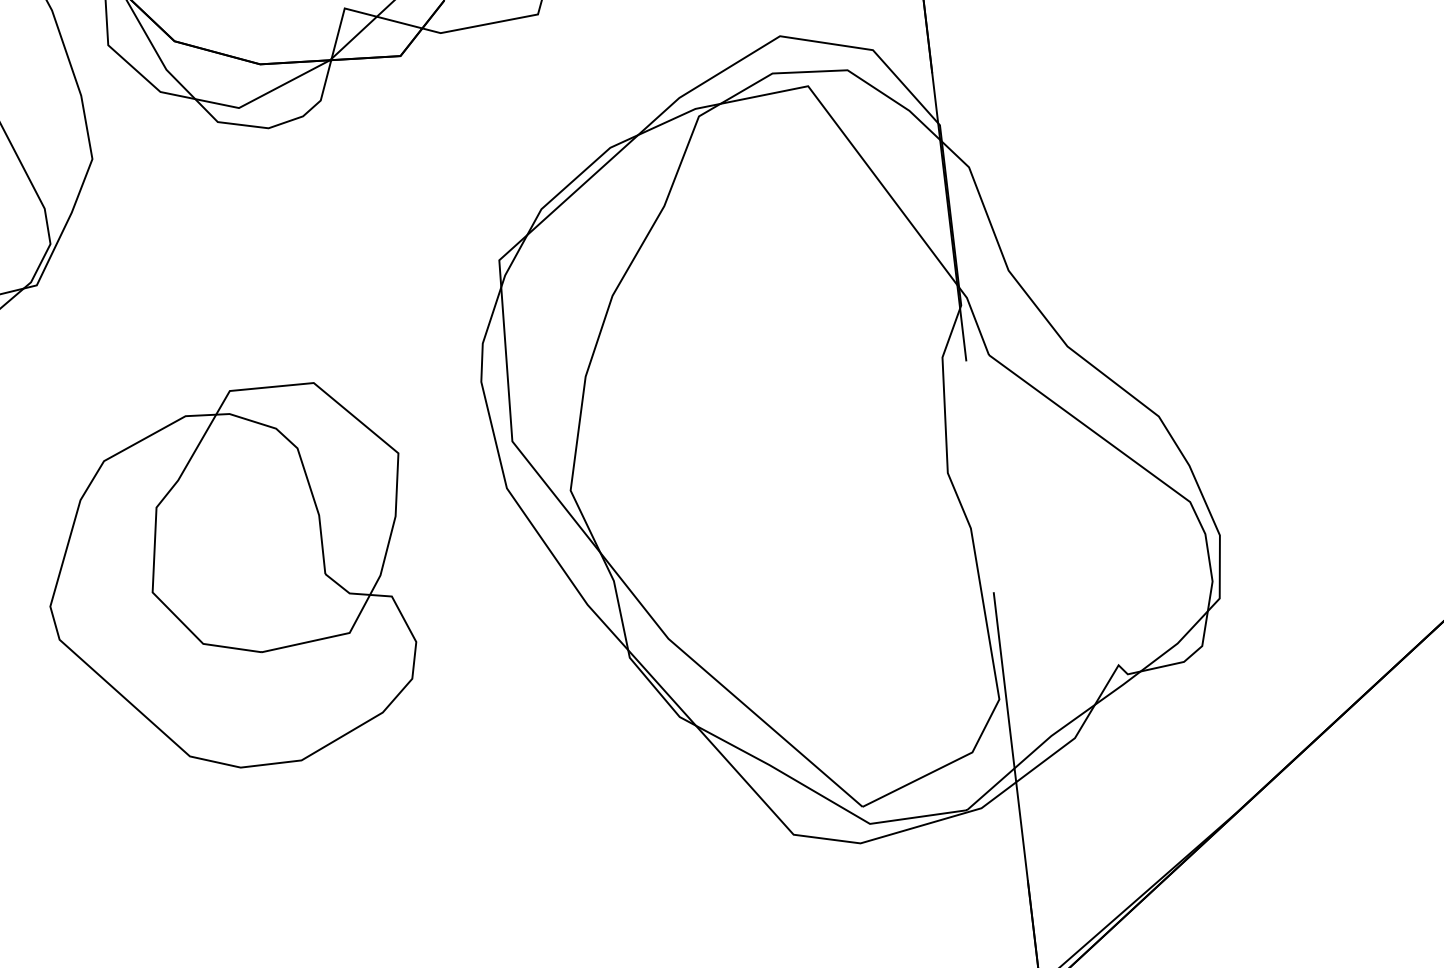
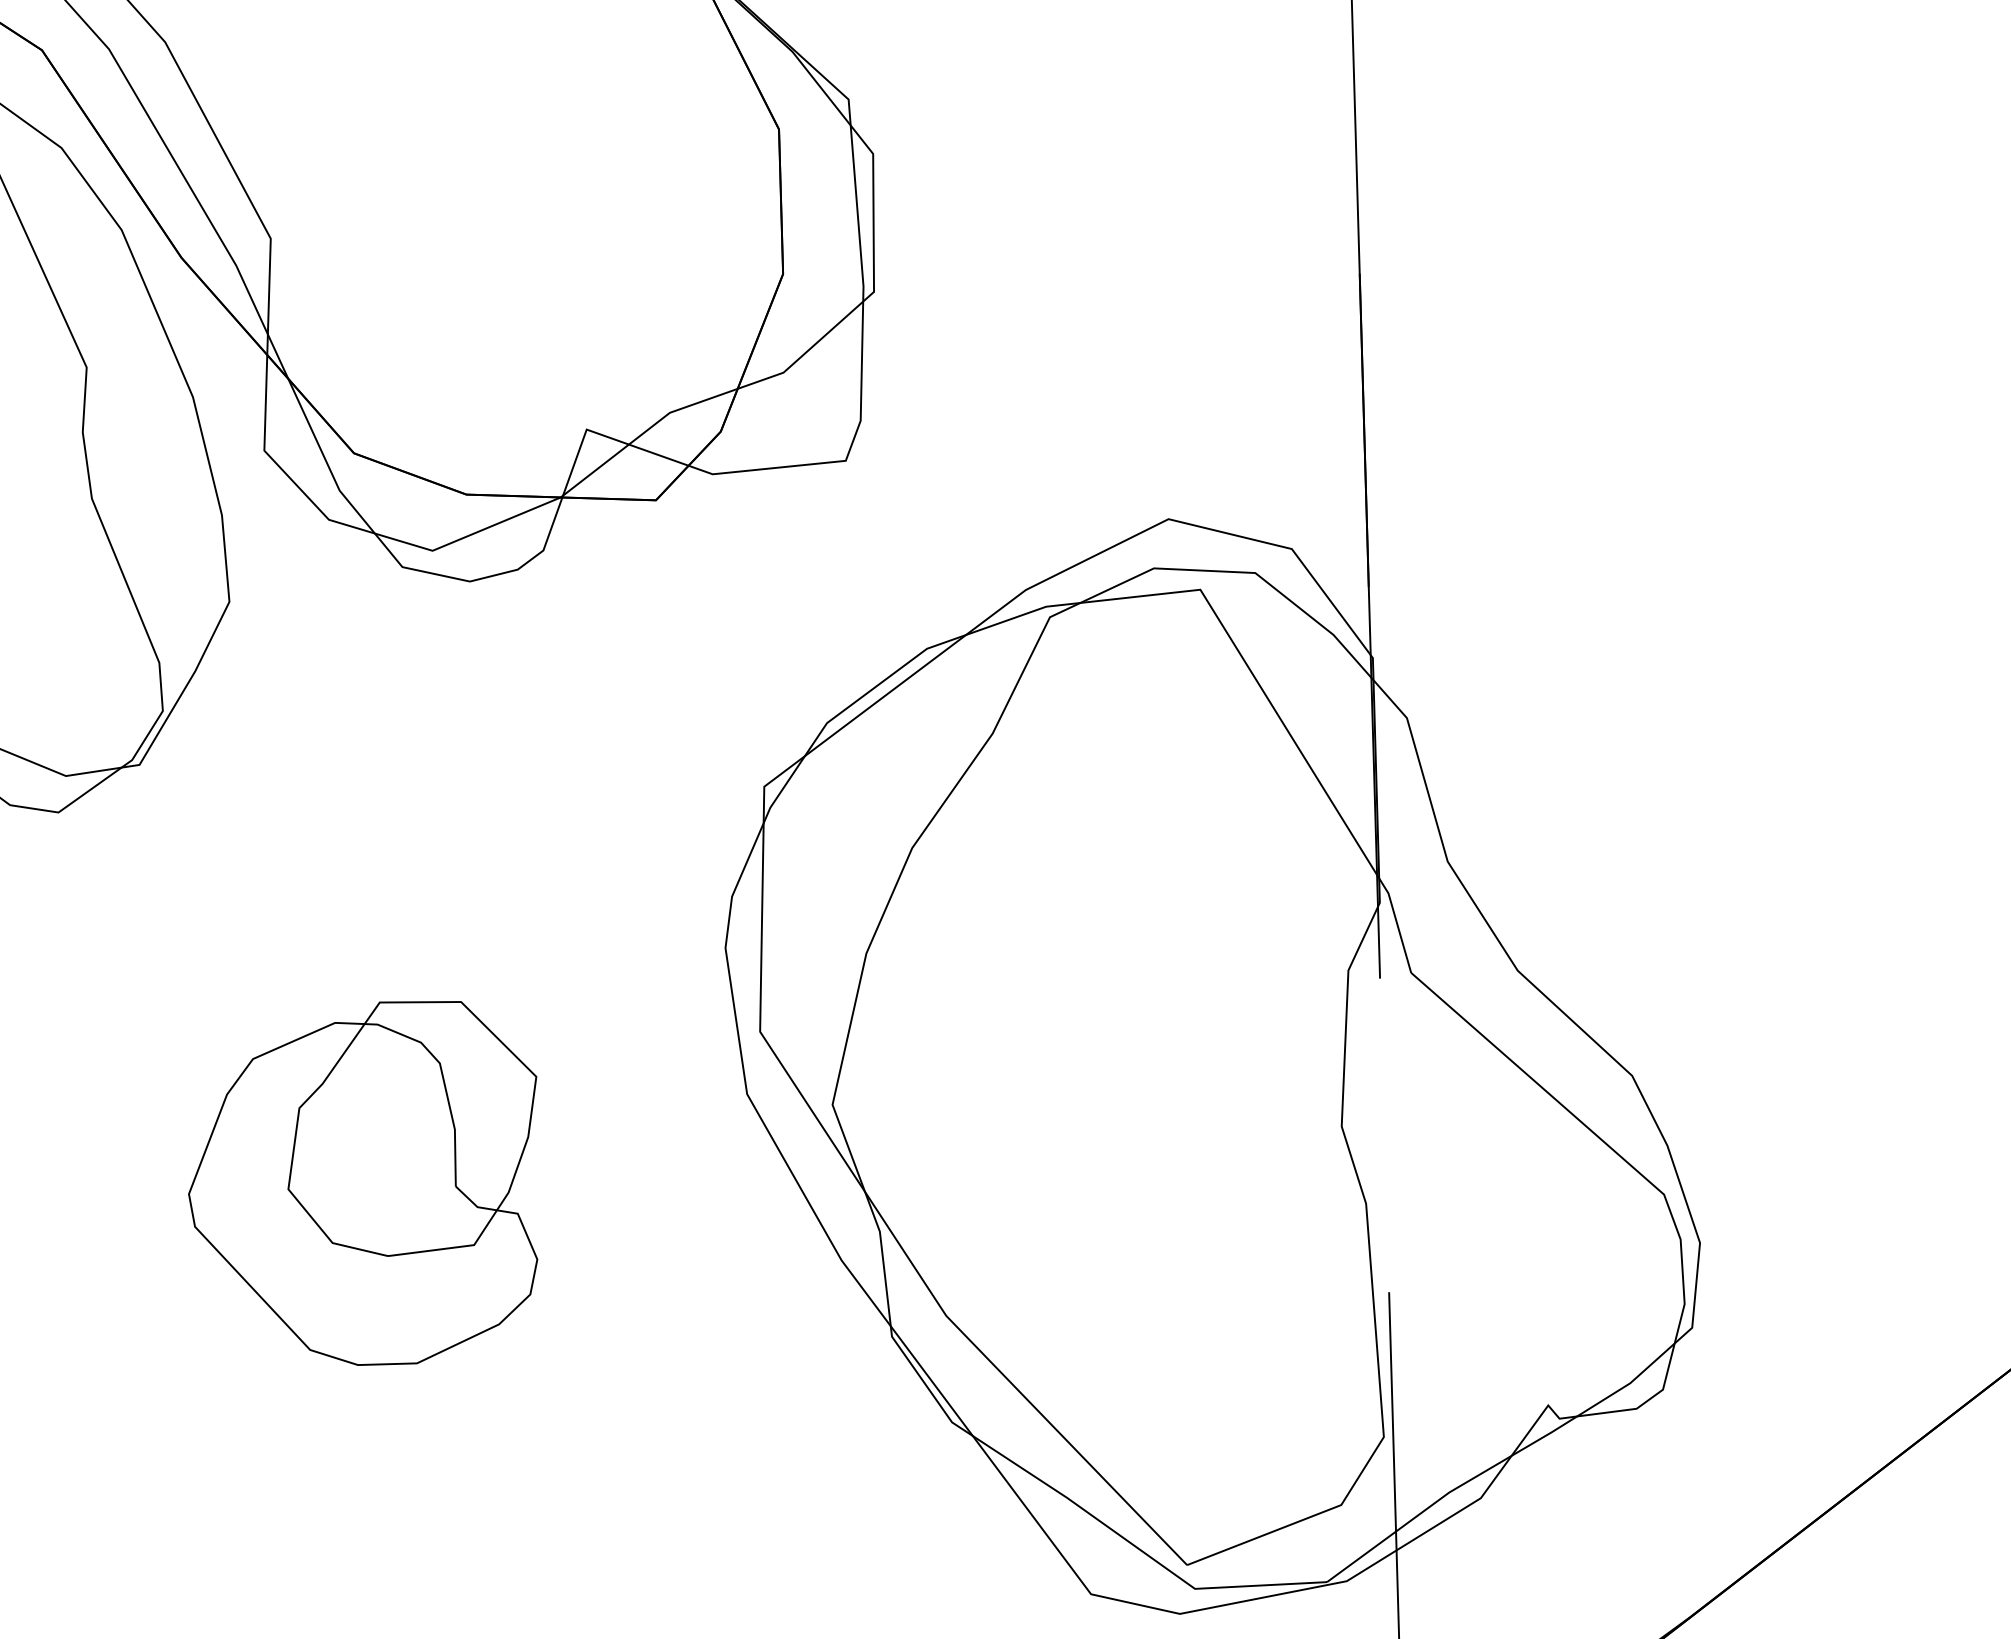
part: (229, 579) -> (363, 1183), size x0.71

